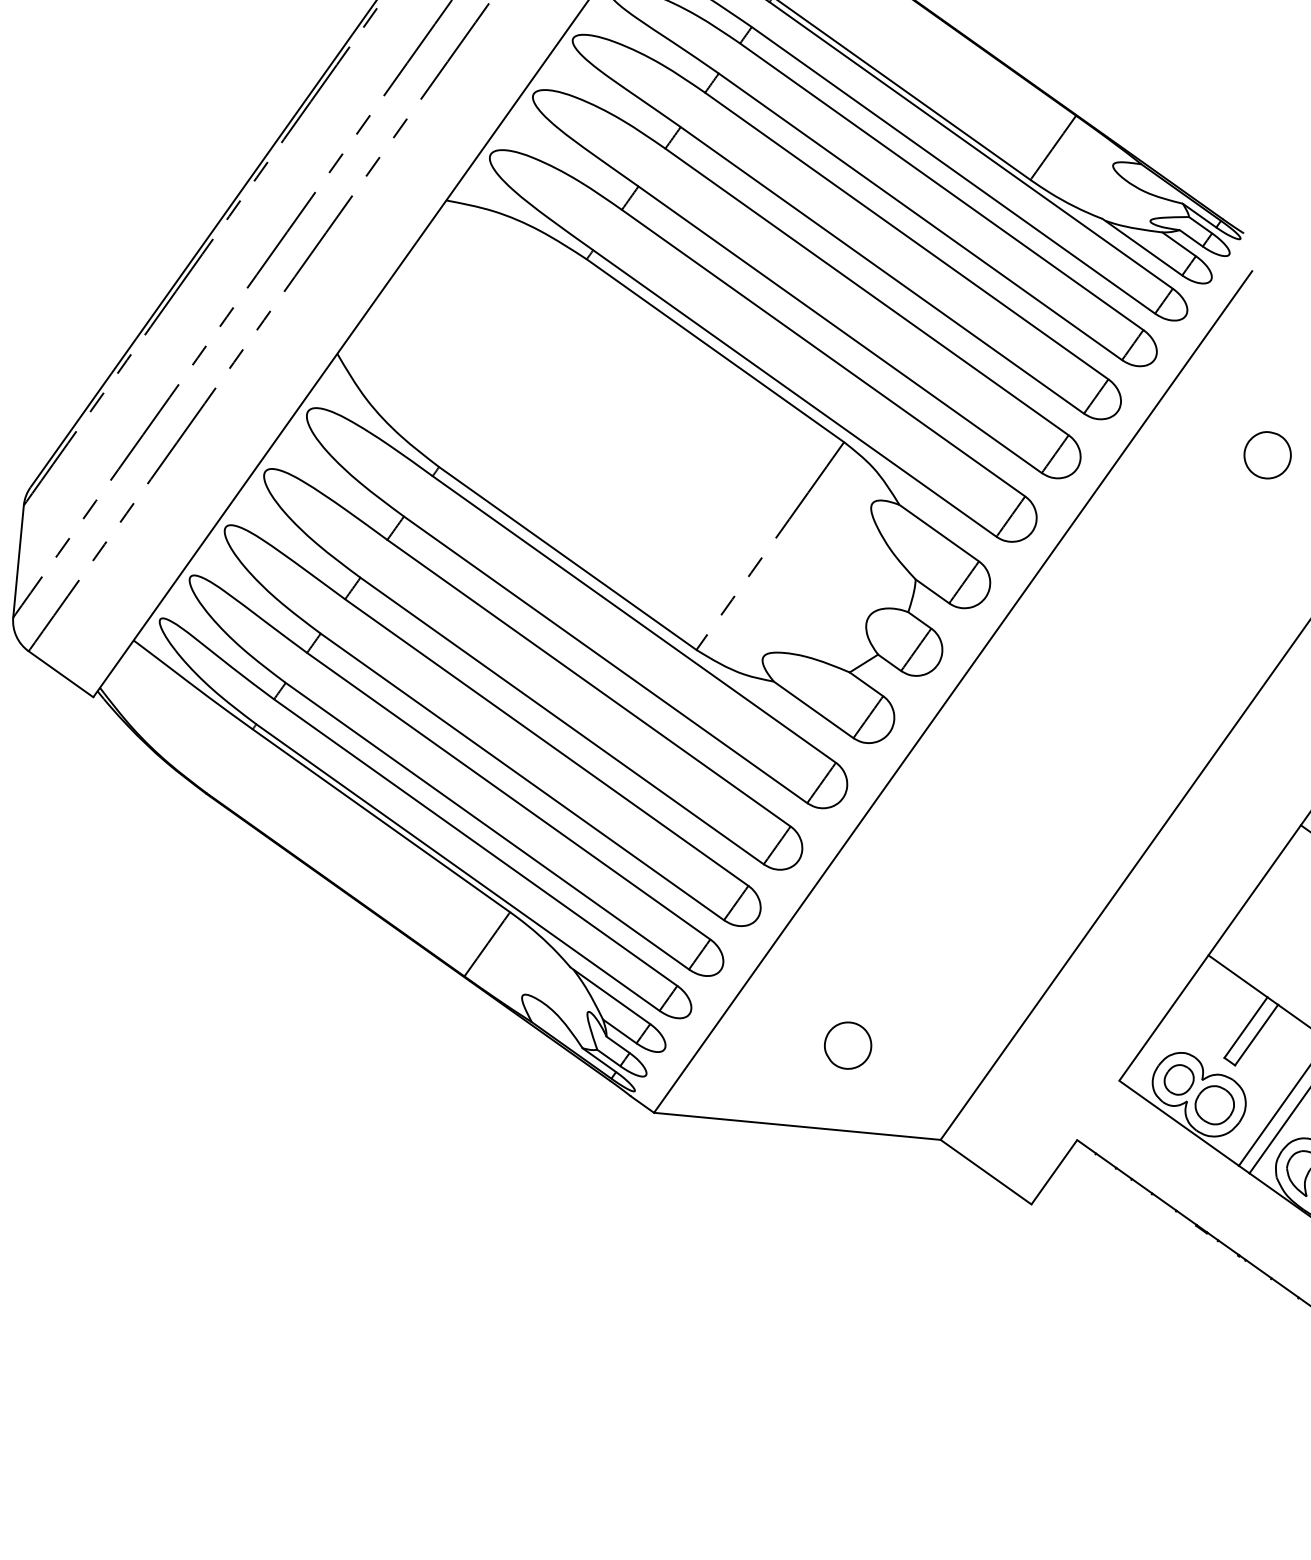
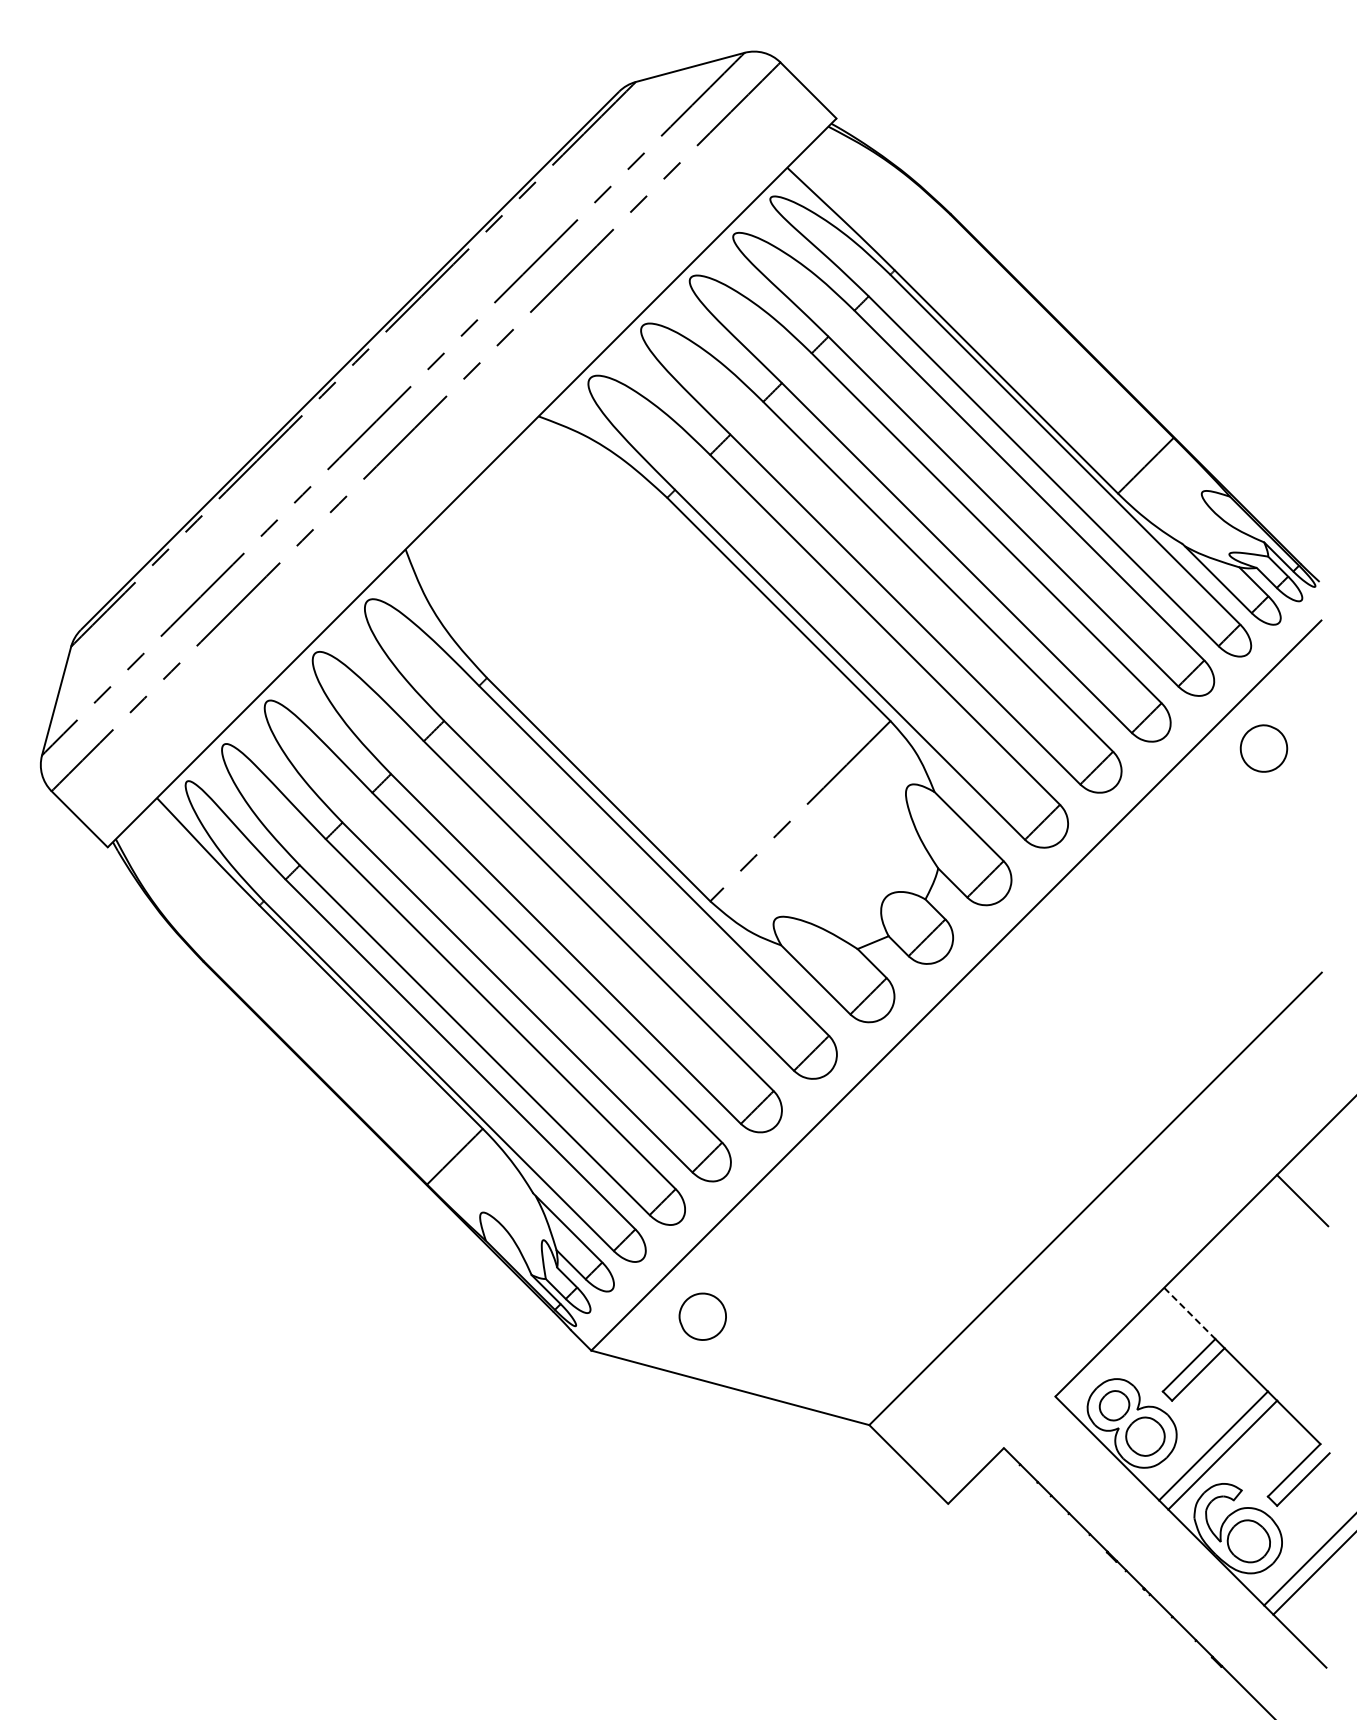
part: (1267, 455) -> (1263, 748), moved
line: (1238, 976) -> (1190, 1313), solid -> dashed
part: (847, 1045) -> (702, 1316), moved

